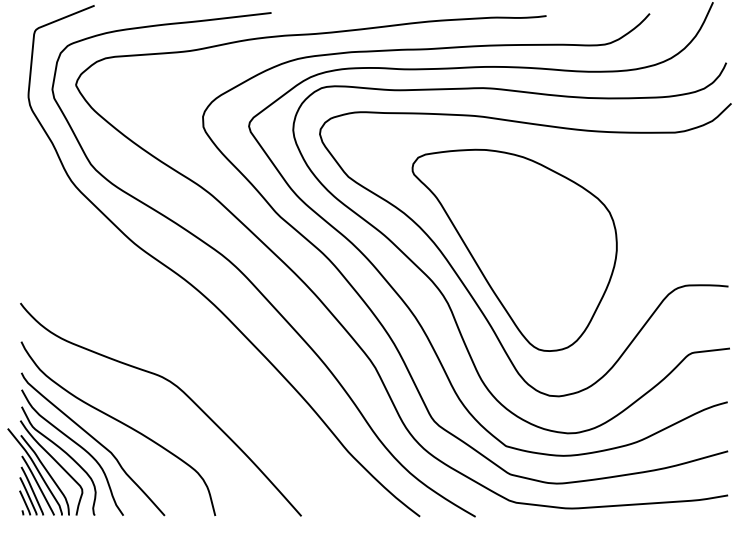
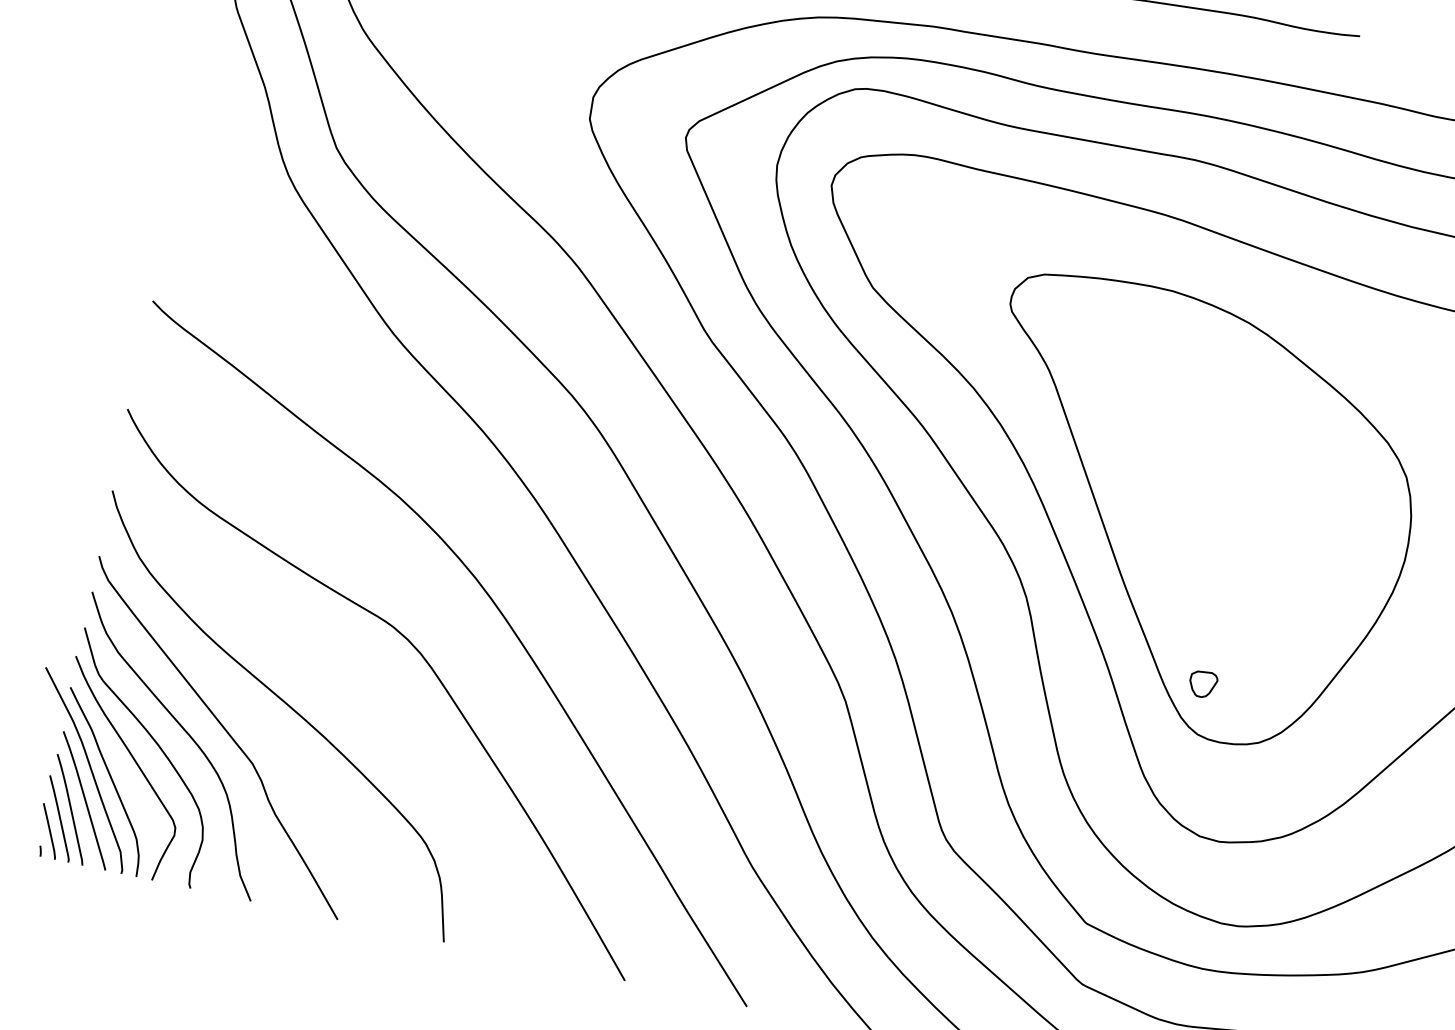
part: (536, 325) -> (1202, 682), added
curve: (210, 362) -> (501, 617), added

